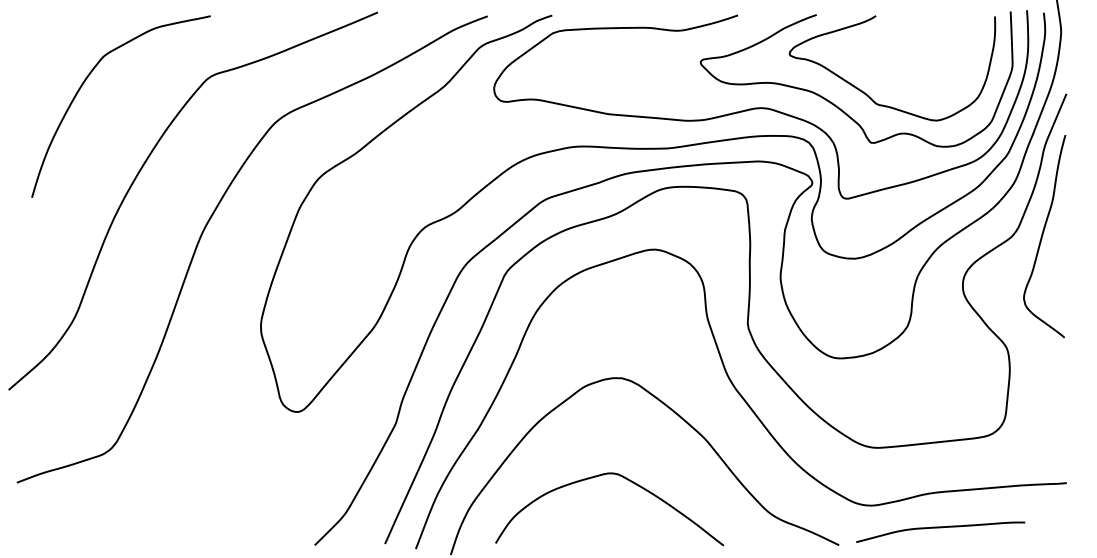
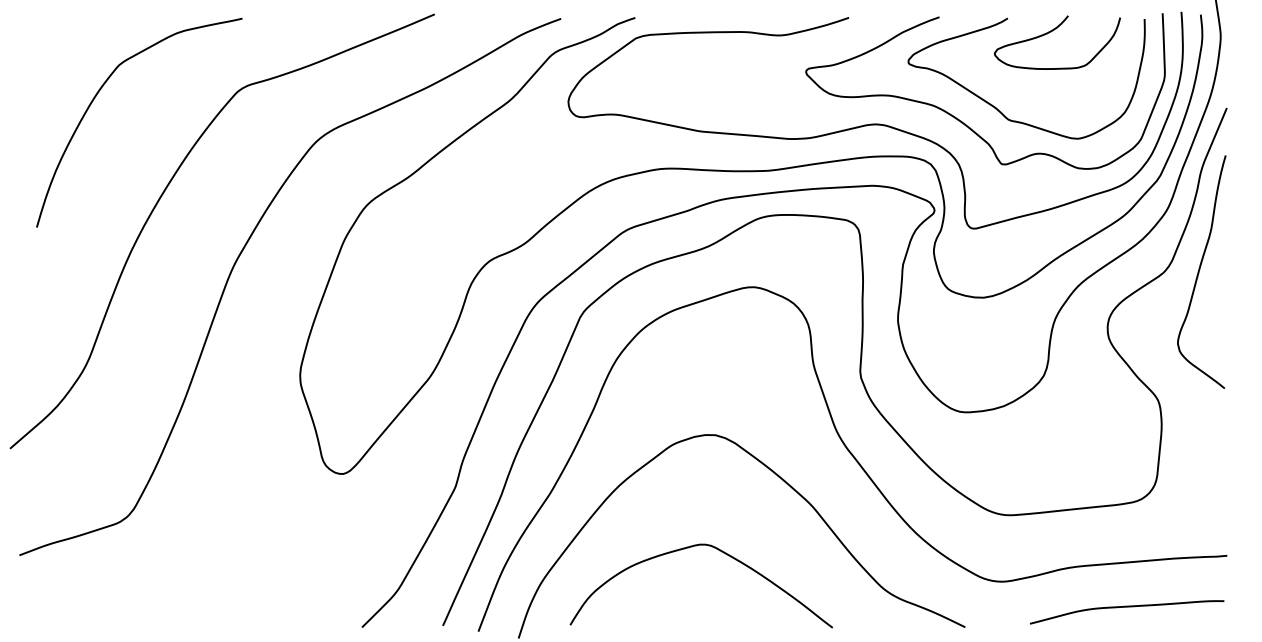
curve: (914, 28) -> (1051, 32), added
curve: (940, 528) -> (1127, 607), moved

